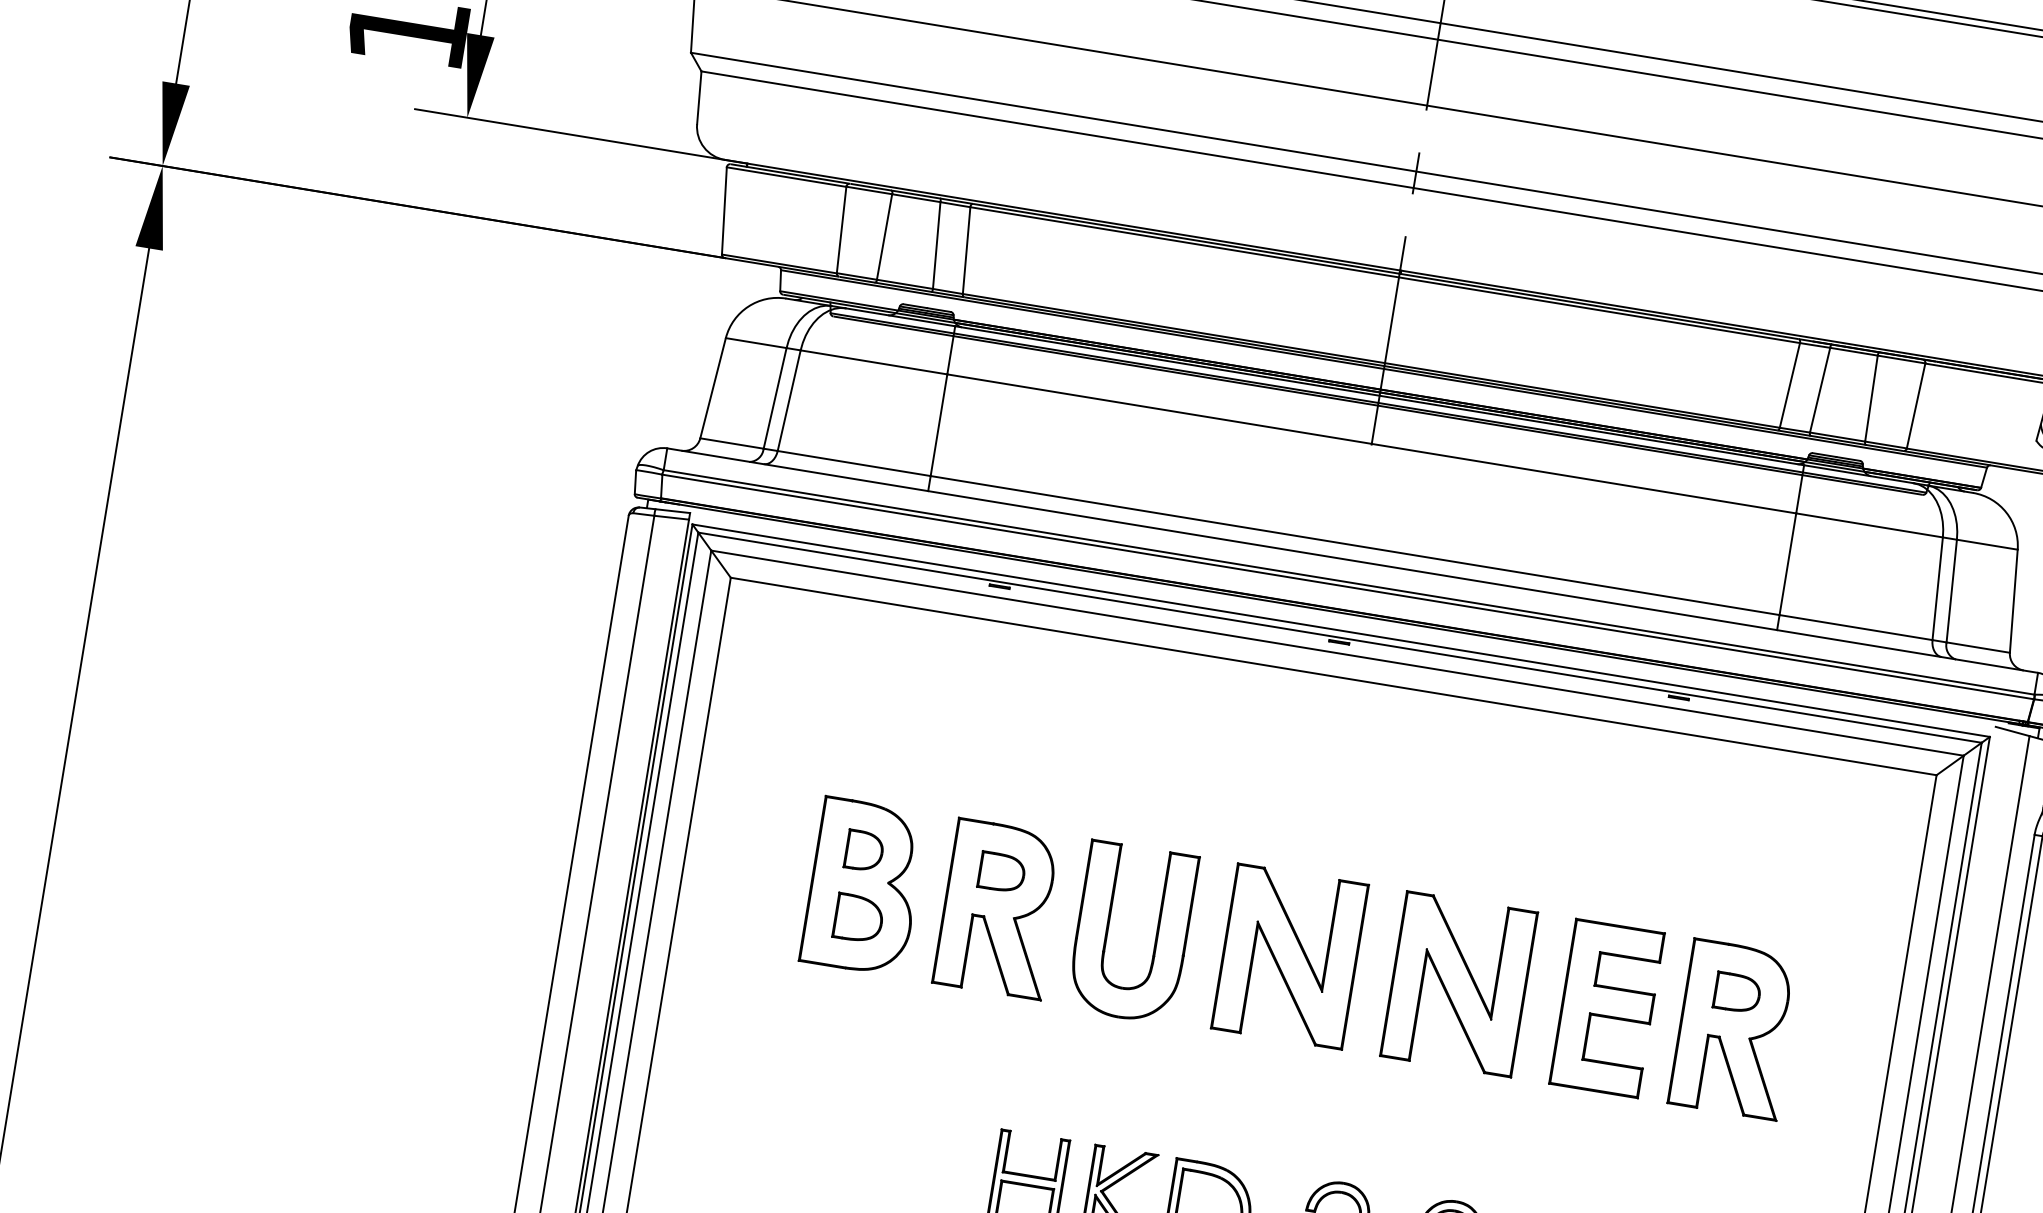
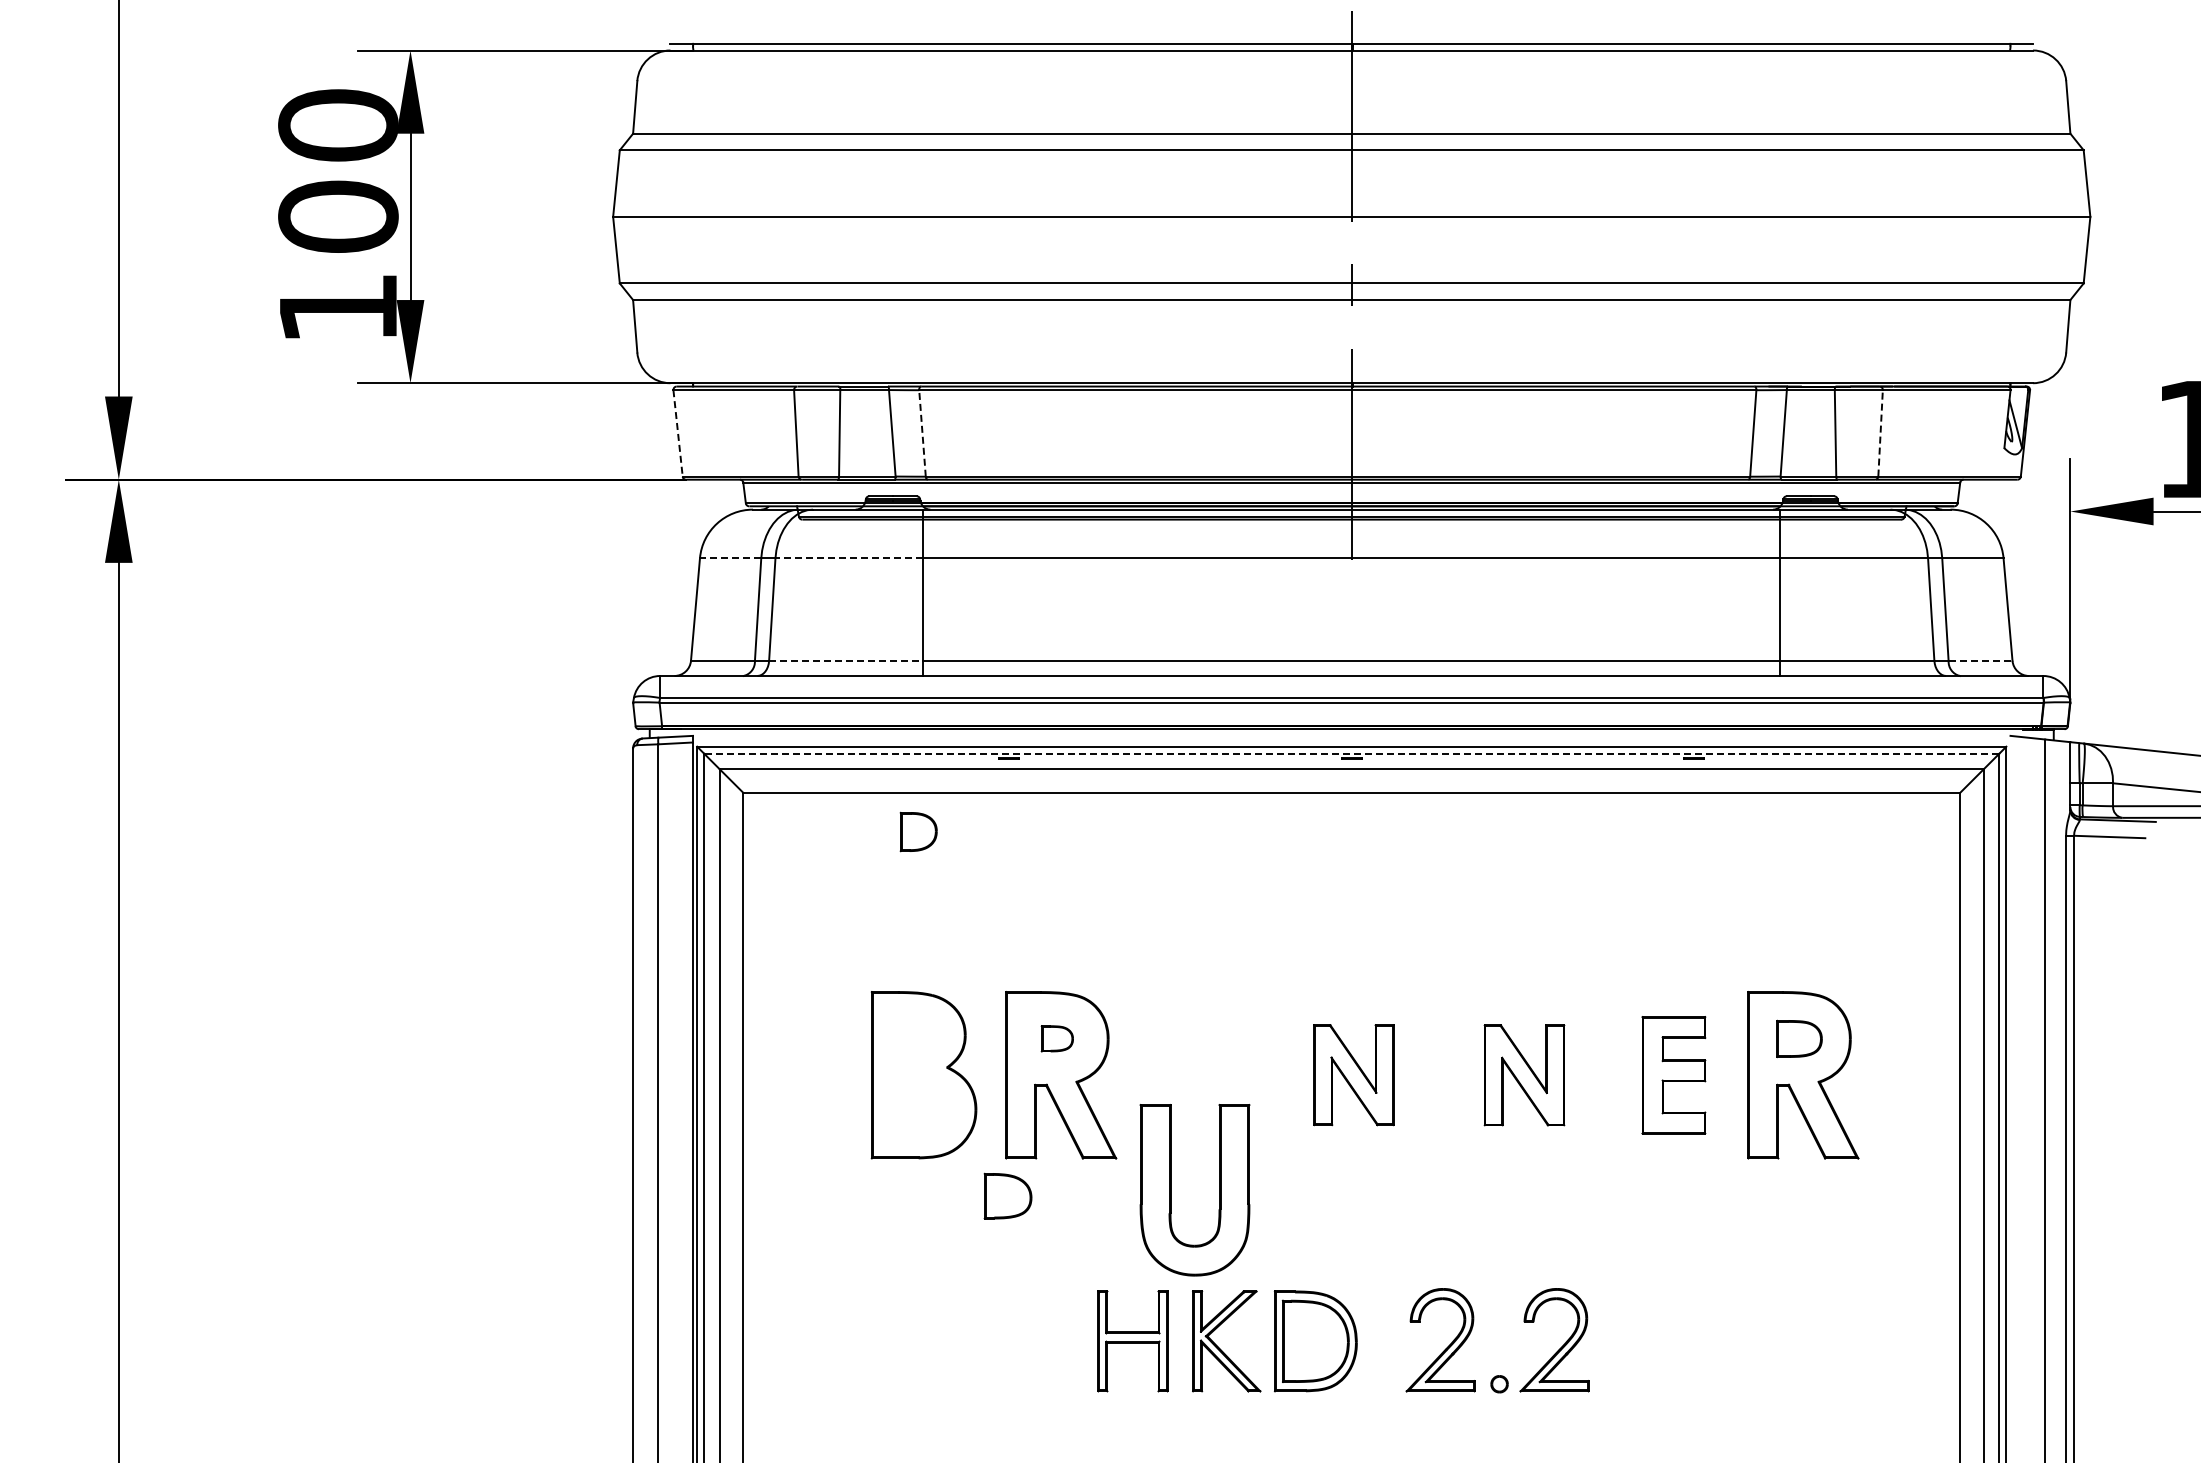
line: (724, 211) -> (678, 433), solid -> dashed
line: (966, 249) -> (922, 432), solid -> dashed
line: (756, 343) -> (730, 558), solid -> dashed
line: (873, 362) -> (849, 558), solid -> dashed
line: (1916, 405) -> (1880, 432), solid -> dashed
line: (854, 463) -> (846, 660), solid -> dashed
line: (1339, 637) -> (1351, 753), solid -> dashed
line: (1978, 647) -> (1980, 660), solid -> dashed
part: (864, 850) -> (918, 831), moved
part: (1002, 872) -> (1057, 1038), size x0.7
part: (858, 917) -> (1007, 1195), moved
part: (1108, 929) -> (1171, 1190), moved
part: (1289, 955) -> (1353, 1074), size x0.6
part: (1459, 984) -> (1524, 1075), size x0.6
part: (1606, 1008) -> (1673, 1075), size x0.7

